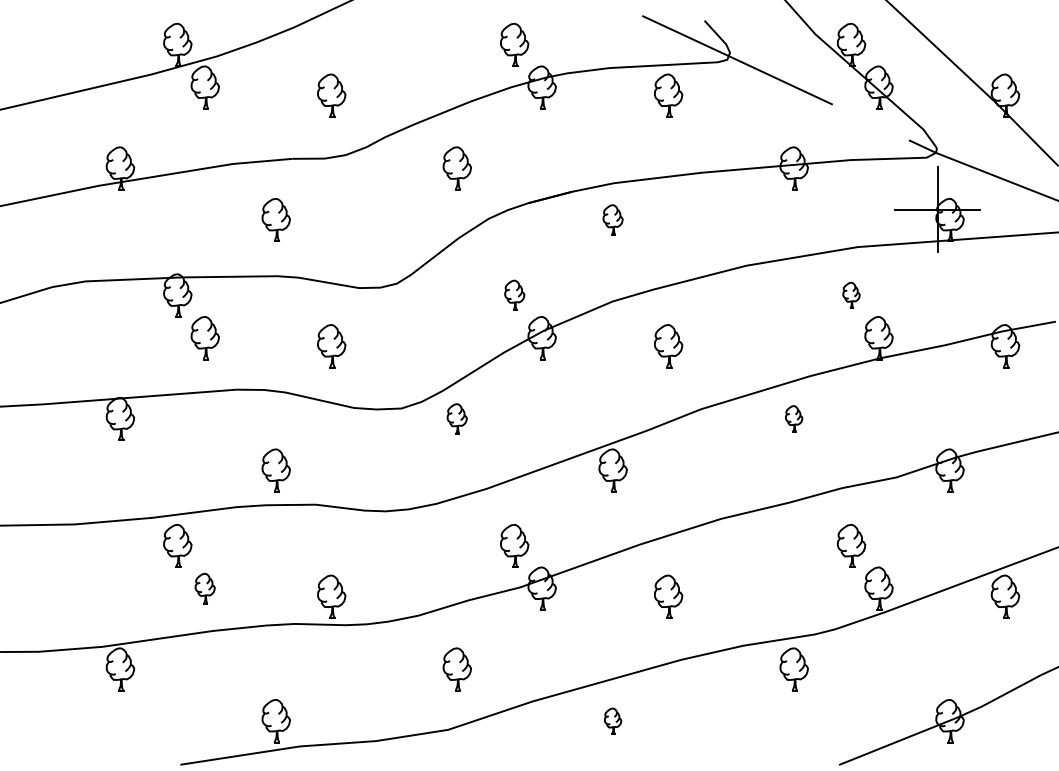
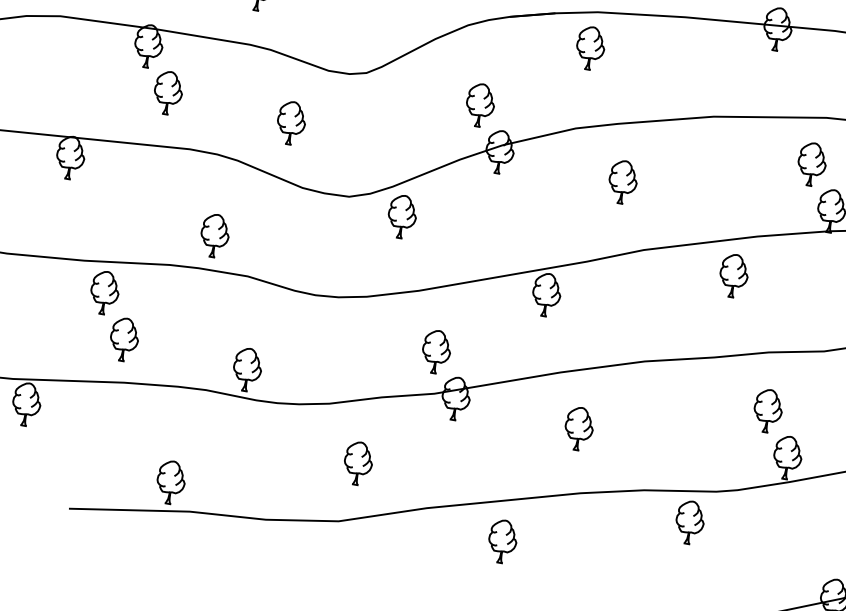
part: (612, 219) -> (589, 47), size x1.43
part: (514, 295) -> (480, 105), size x1.43
part: (851, 295) -> (811, 164), size x1.67
part: (456, 418) -> (401, 216), size x1.43
part: (793, 418) -> (733, 275), size x1.67
part: (204, 588) -> (123, 339), size x1.43
part: (612, 721) -> (501, 541), size x1.67

